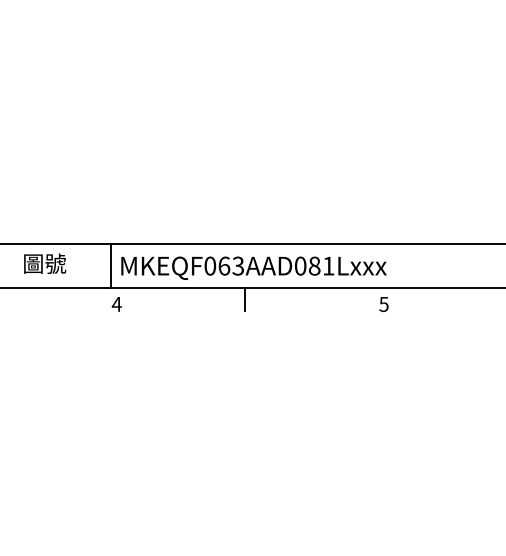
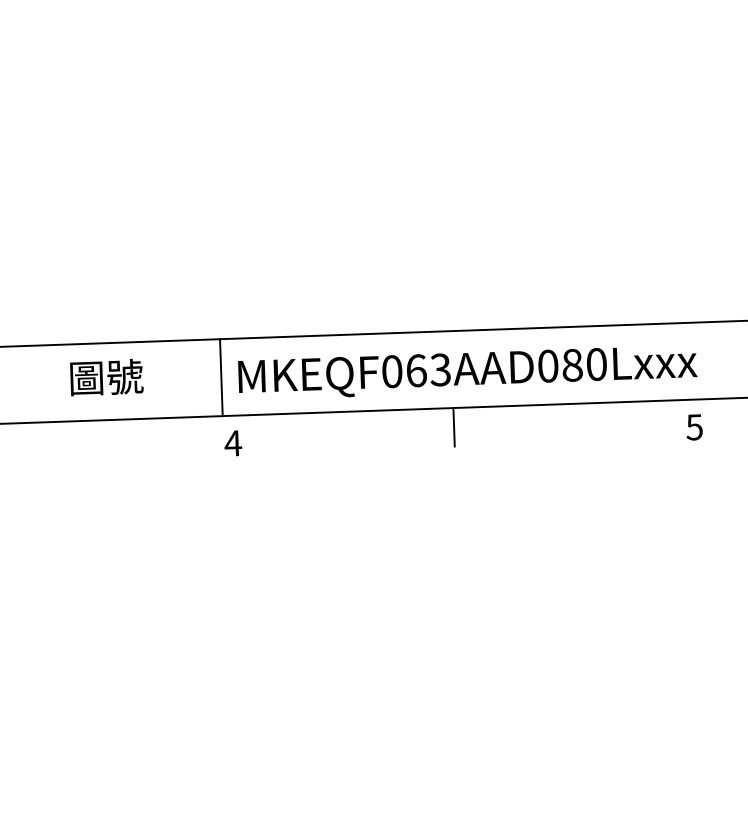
text: (328, 265) -> (596, 363), MKEQF063AAD081Lxxx -> MKEQF063AAD080Lxxx

